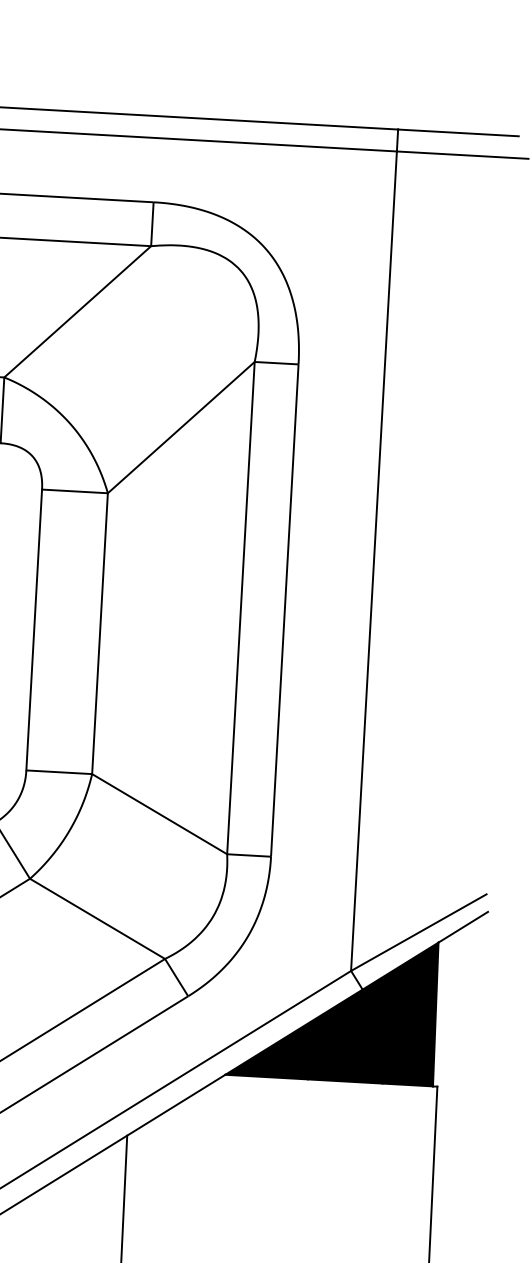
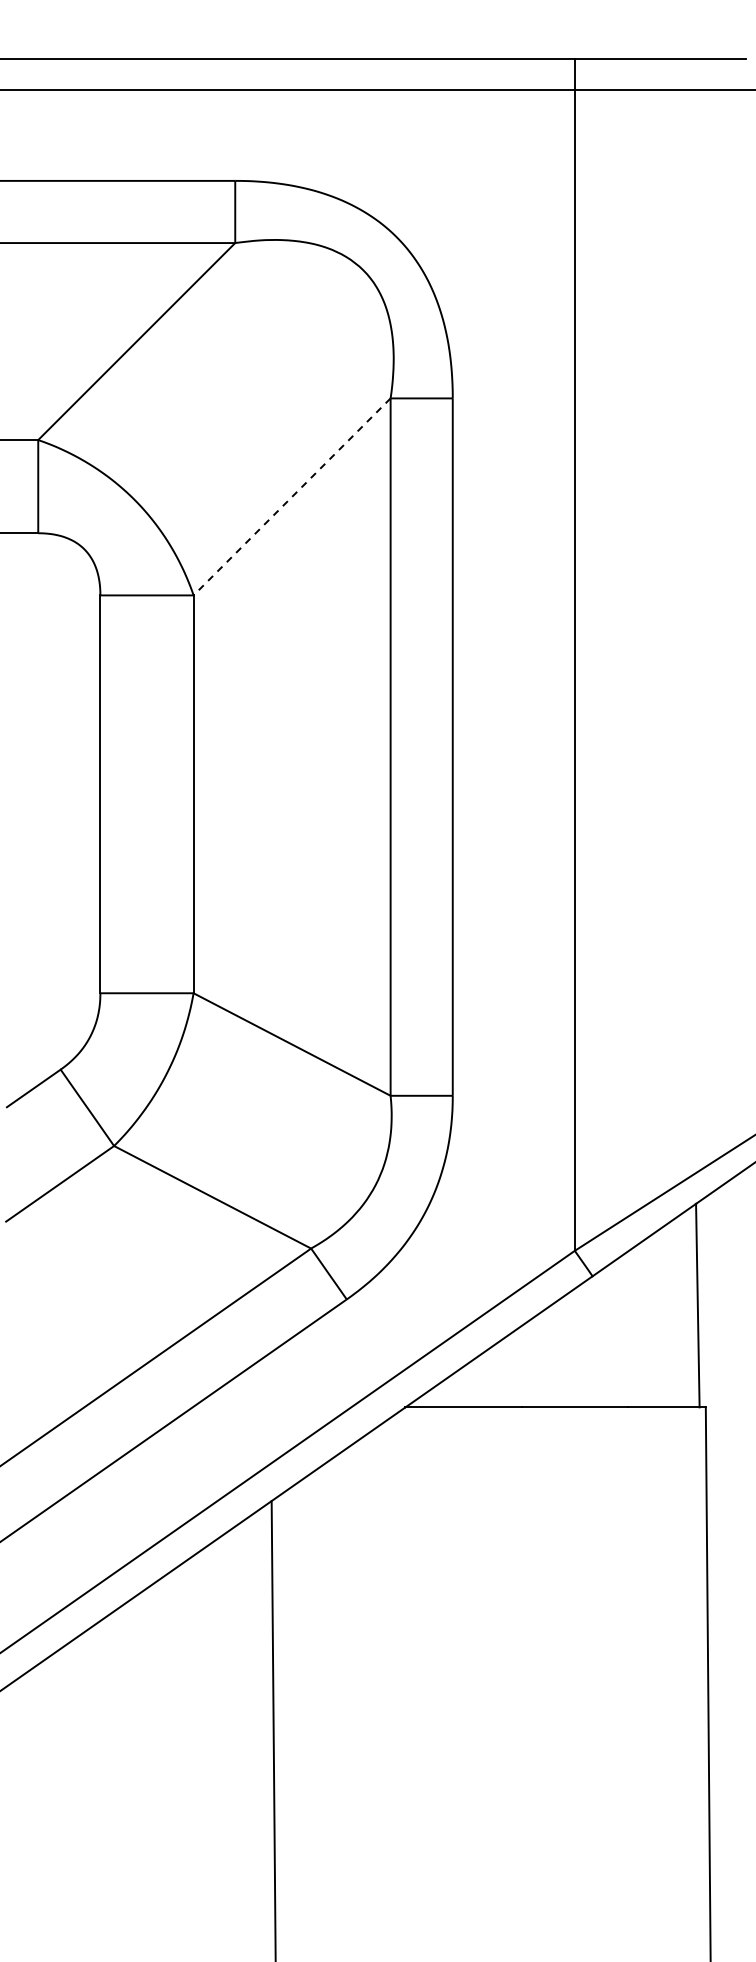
line: (180, 428) -> (291, 497), solid -> dashed
fill: (333, 1008) -> (552, 1305), removed

